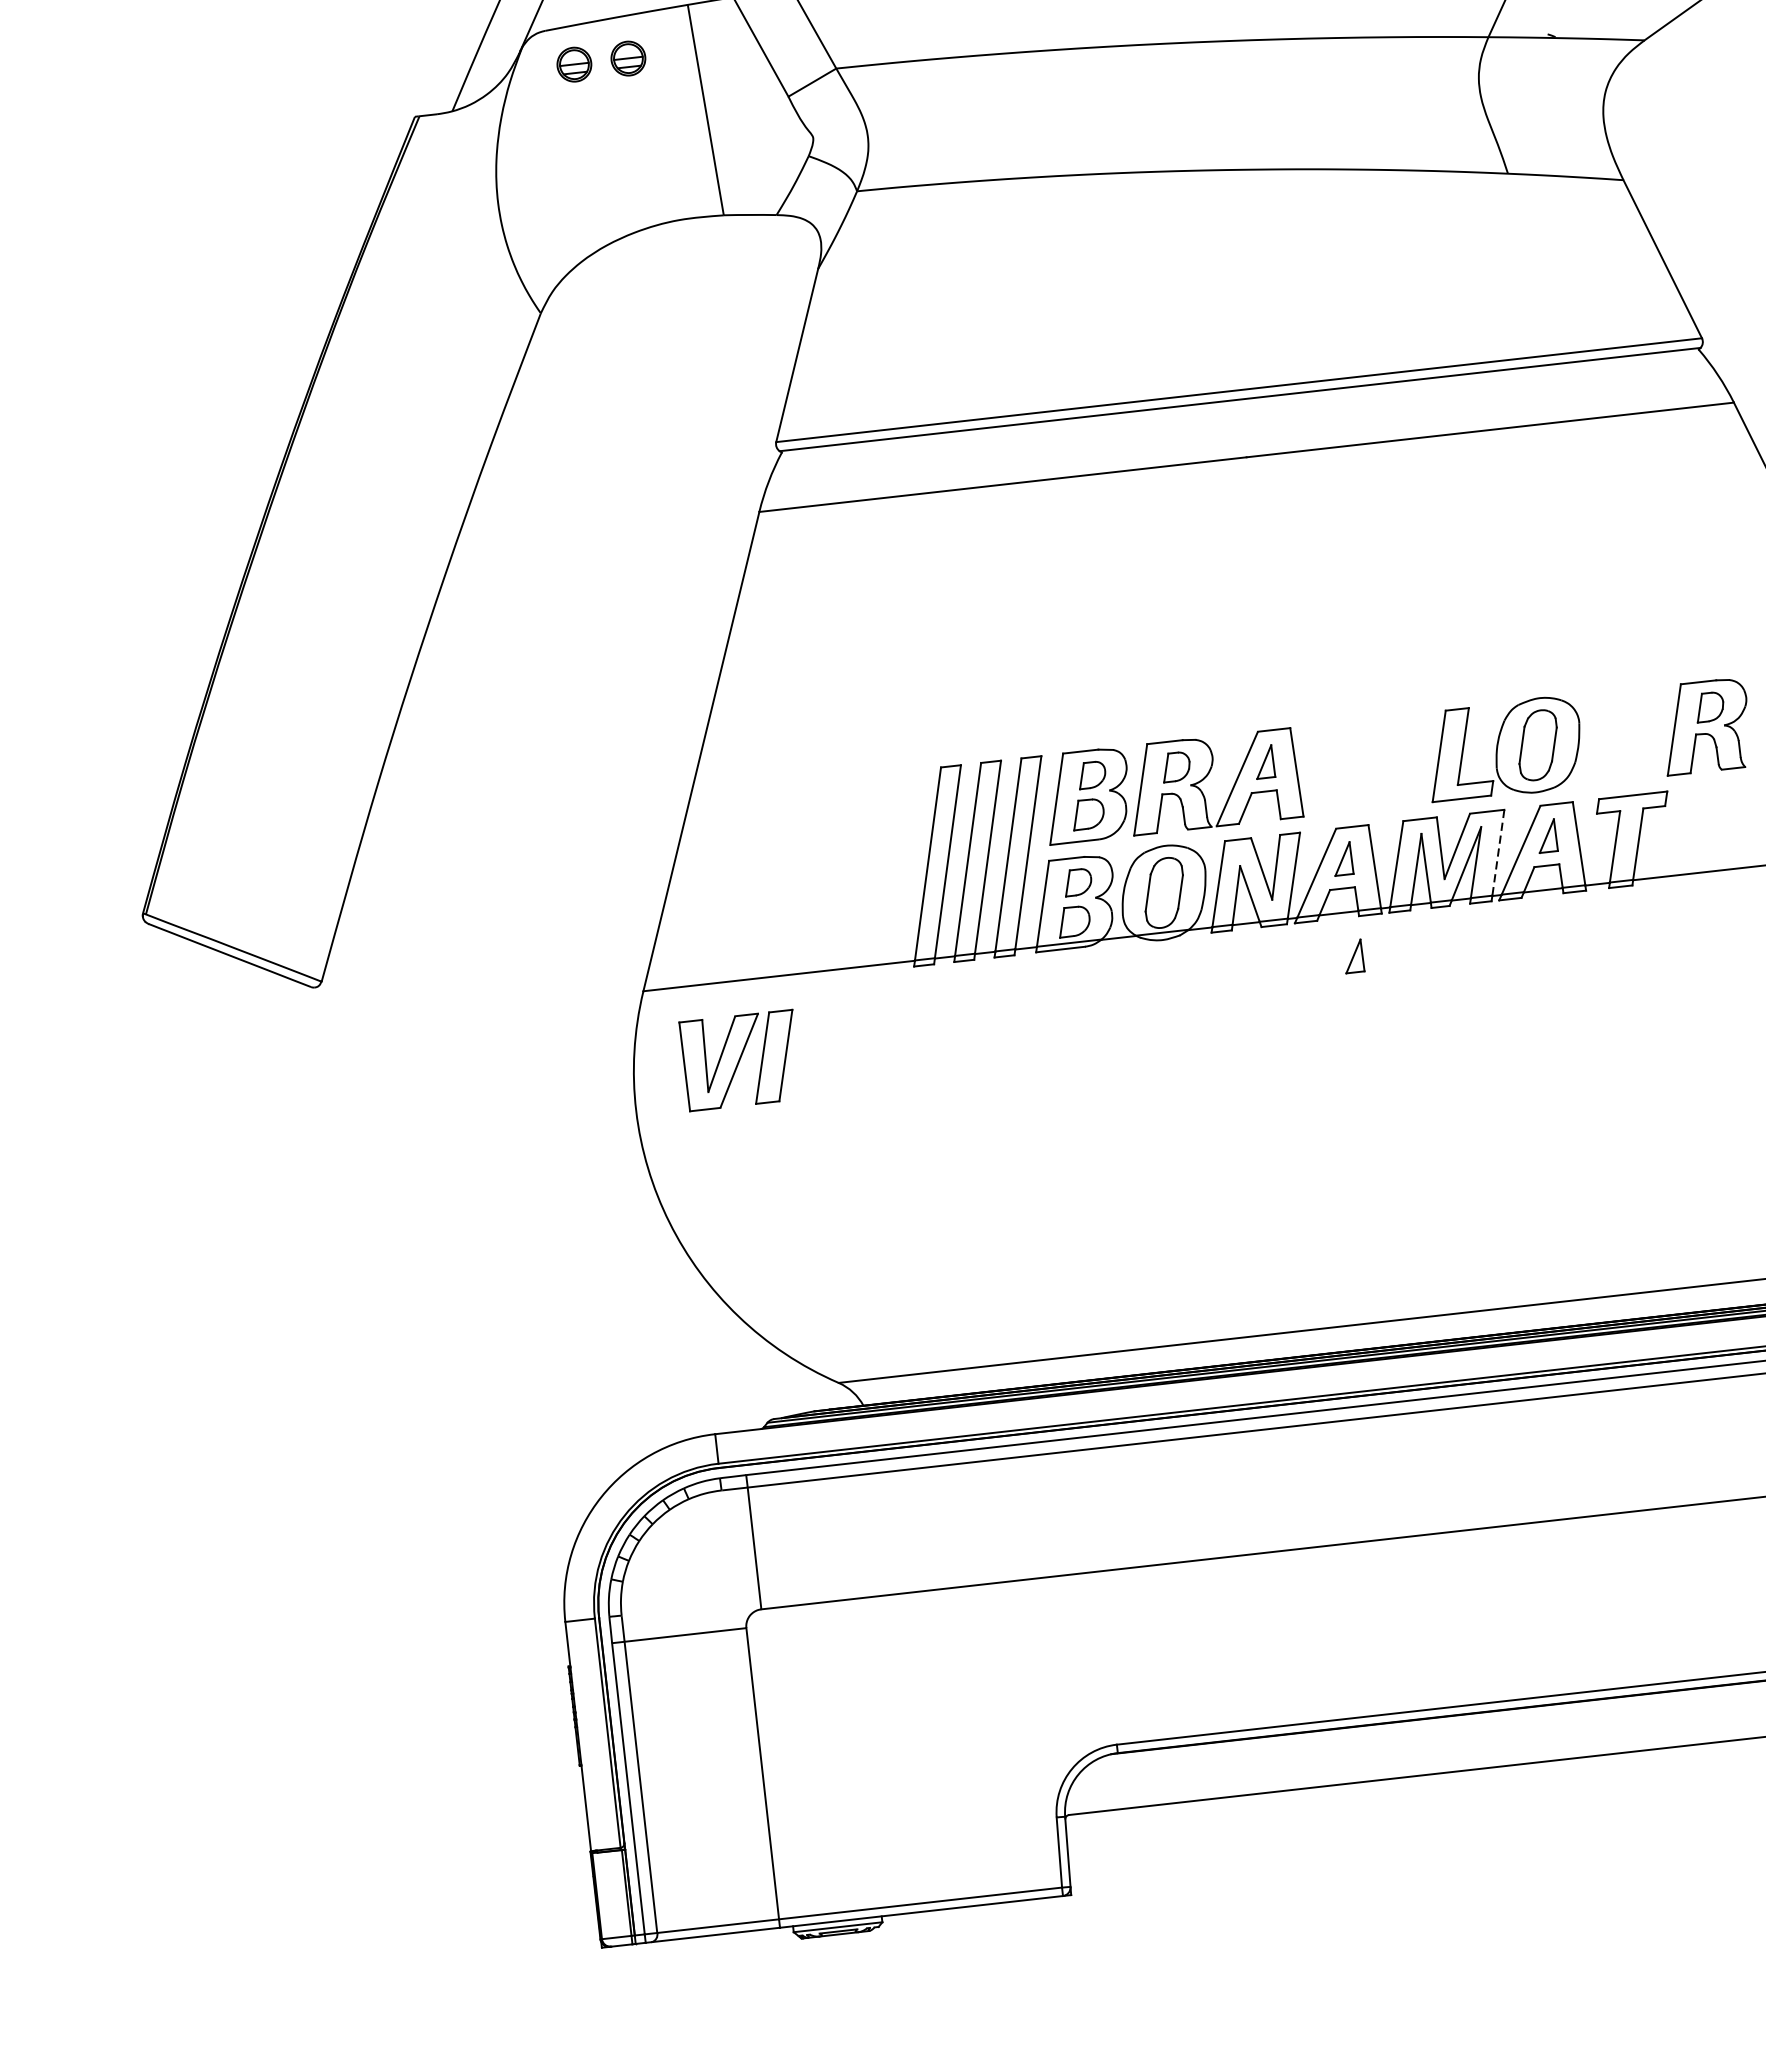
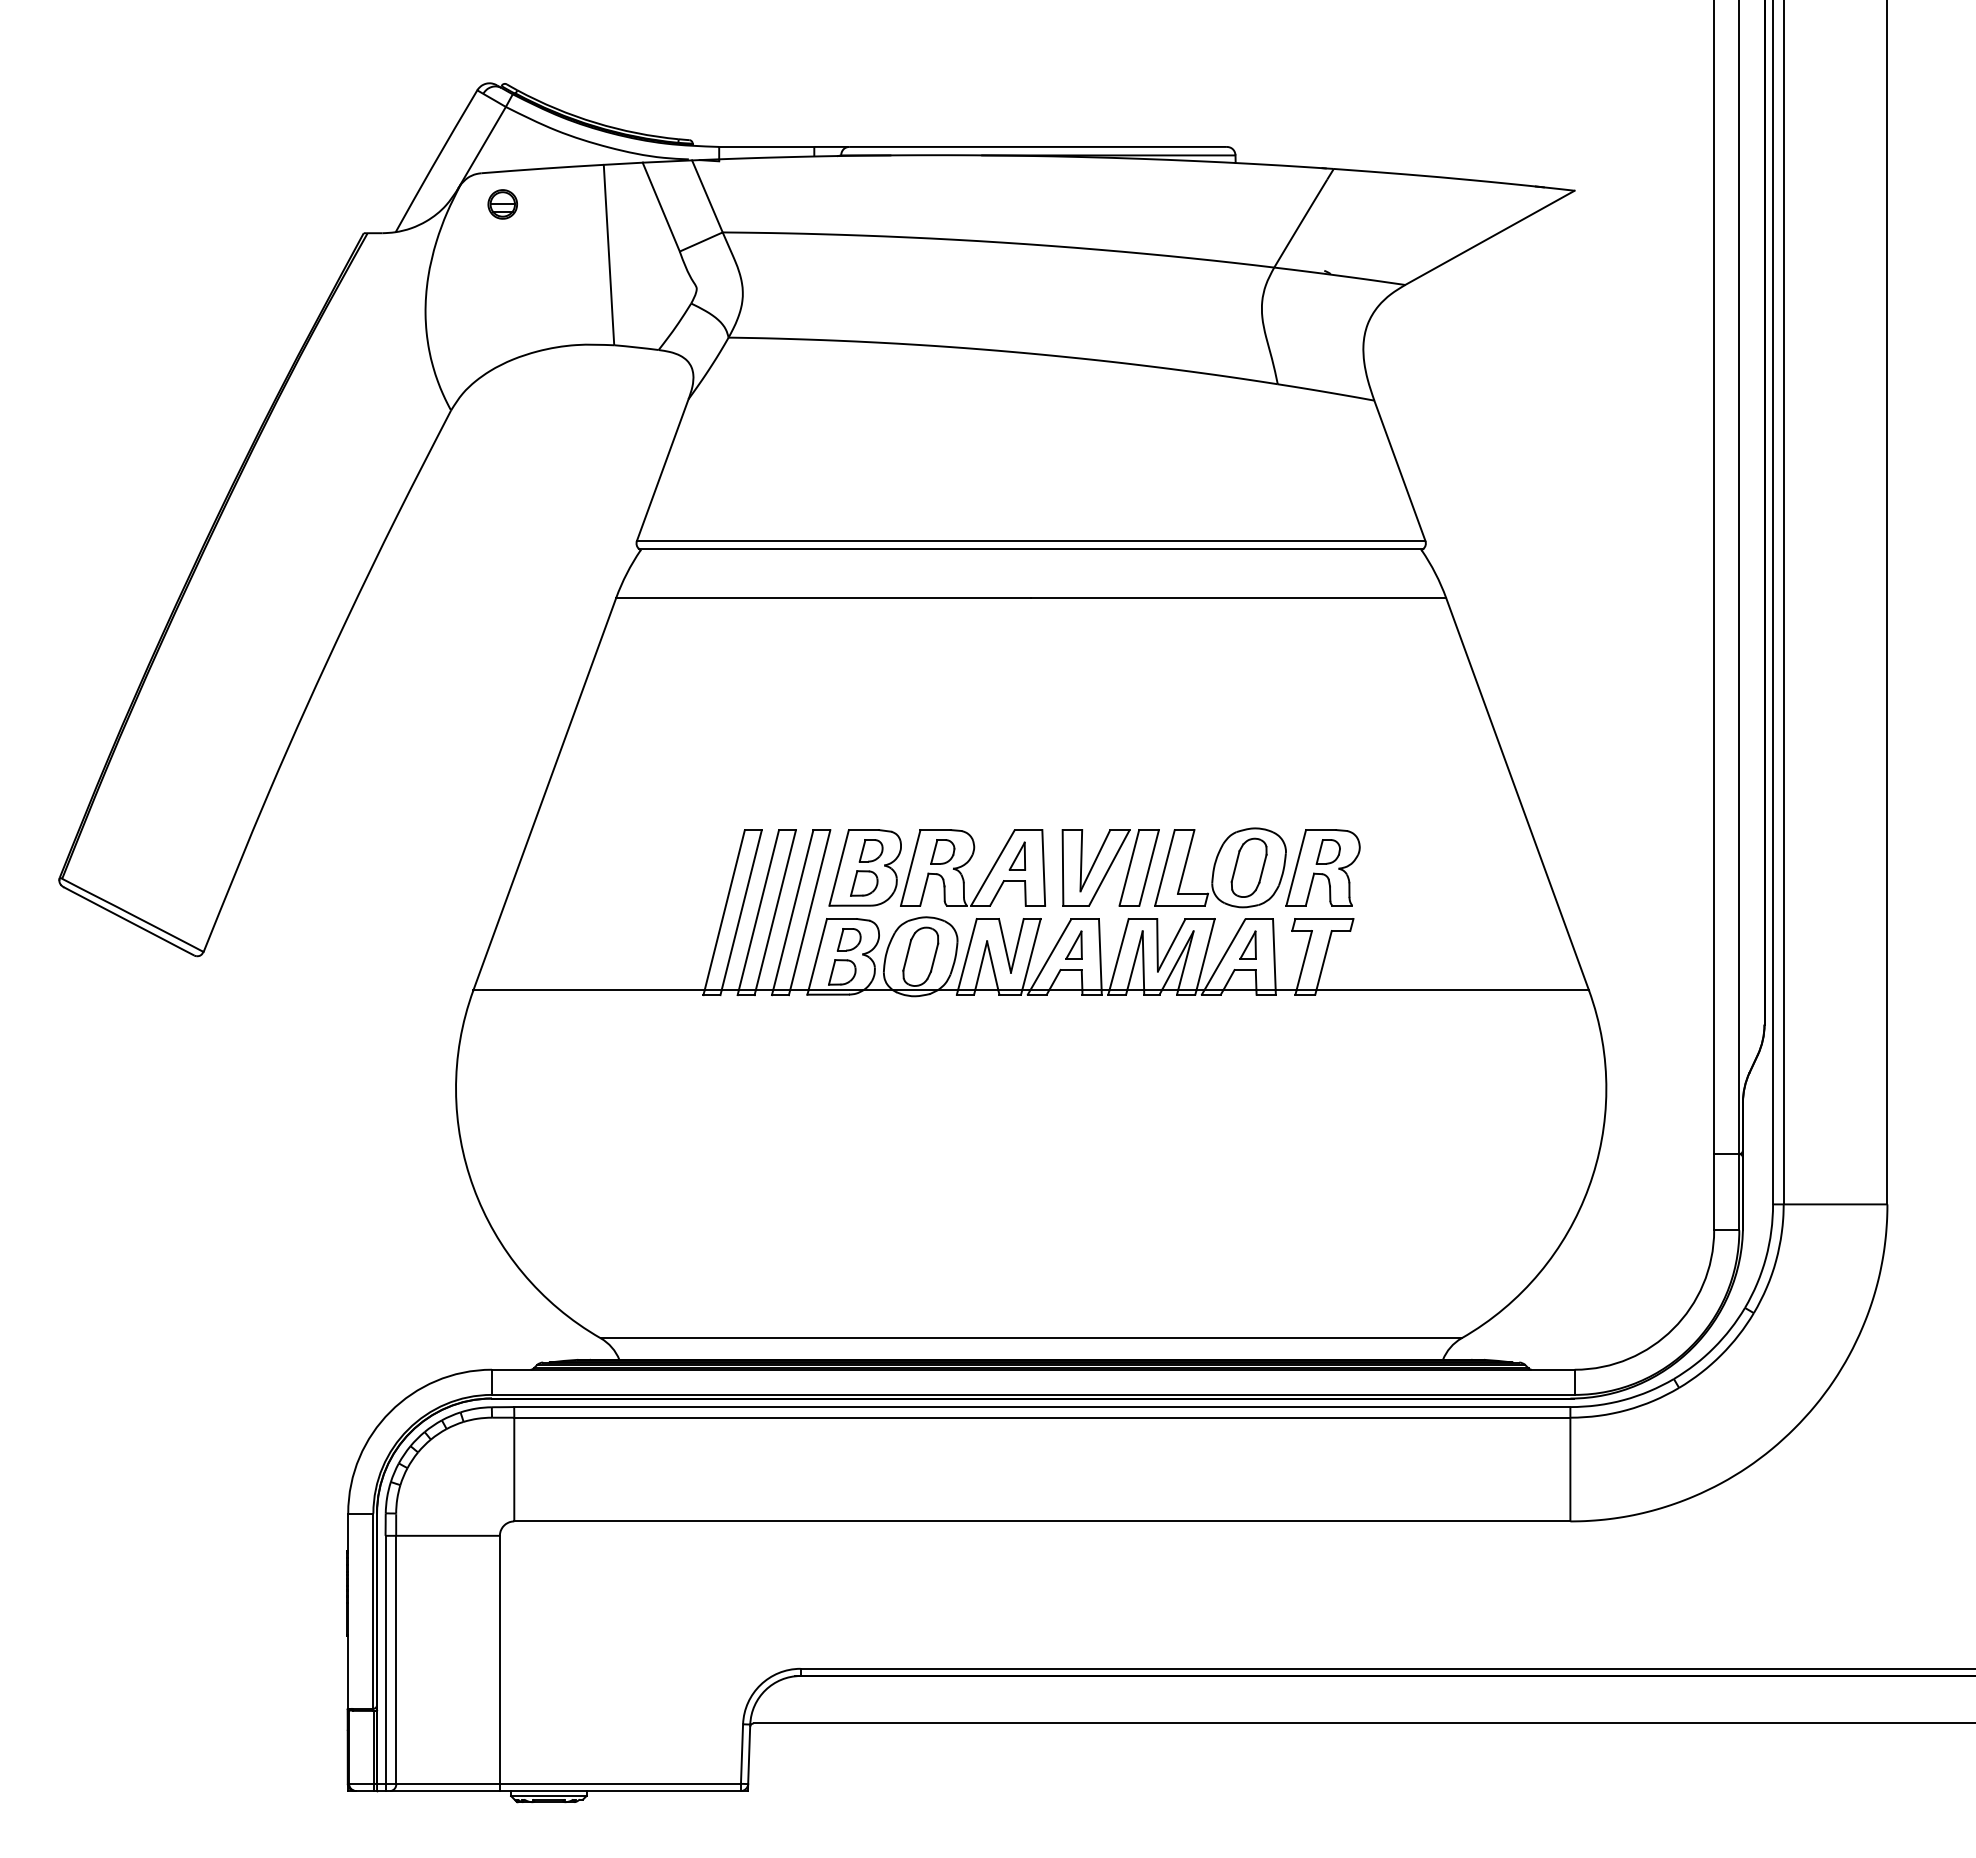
part: (628, 58) -> (548, 204), removed
part: (1705, 726) -> (1322, 867), moved
line: (1498, 852) -> (1205, 954), dashed -> solid
part: (1352, 955) -> (1073, 1027), removed
part: (740, 1060) -> (1110, 867), moved

